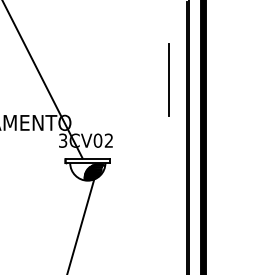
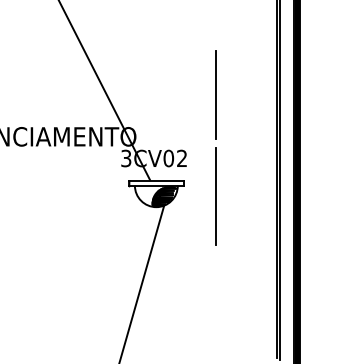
line: (169, 79) -> (215, 94), moved
line: (136, 171) -> (215, 196), added

